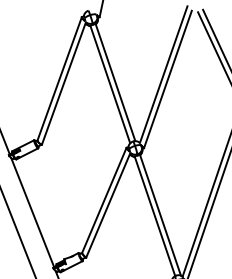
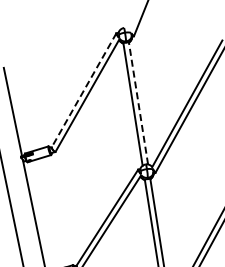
line: (59, 78) -> (83, 89), solid -> dashed
line: (115, 82) -> (138, 103), solid -> dashed

